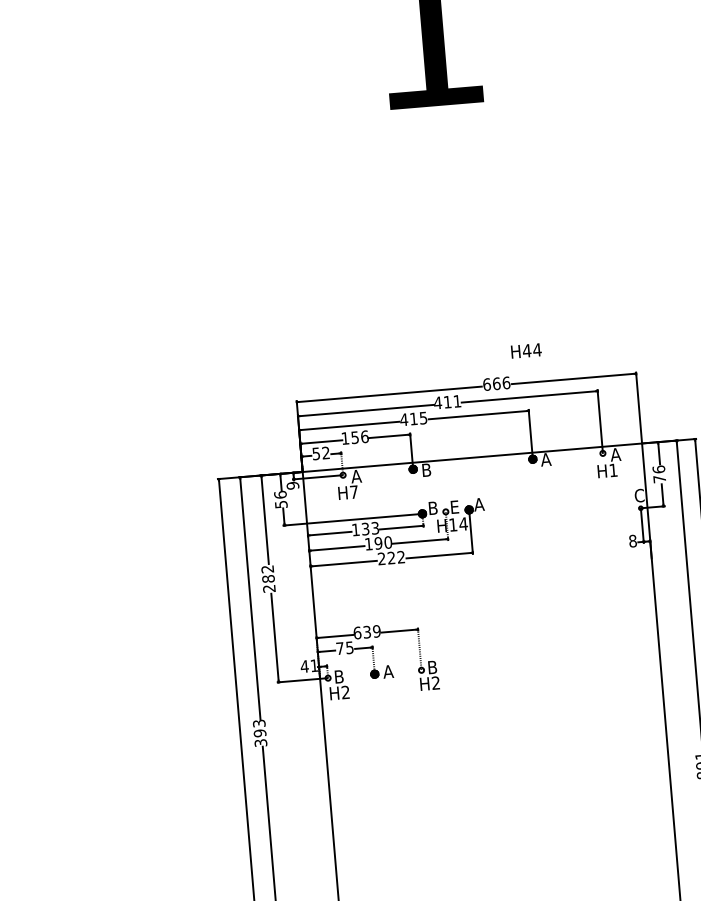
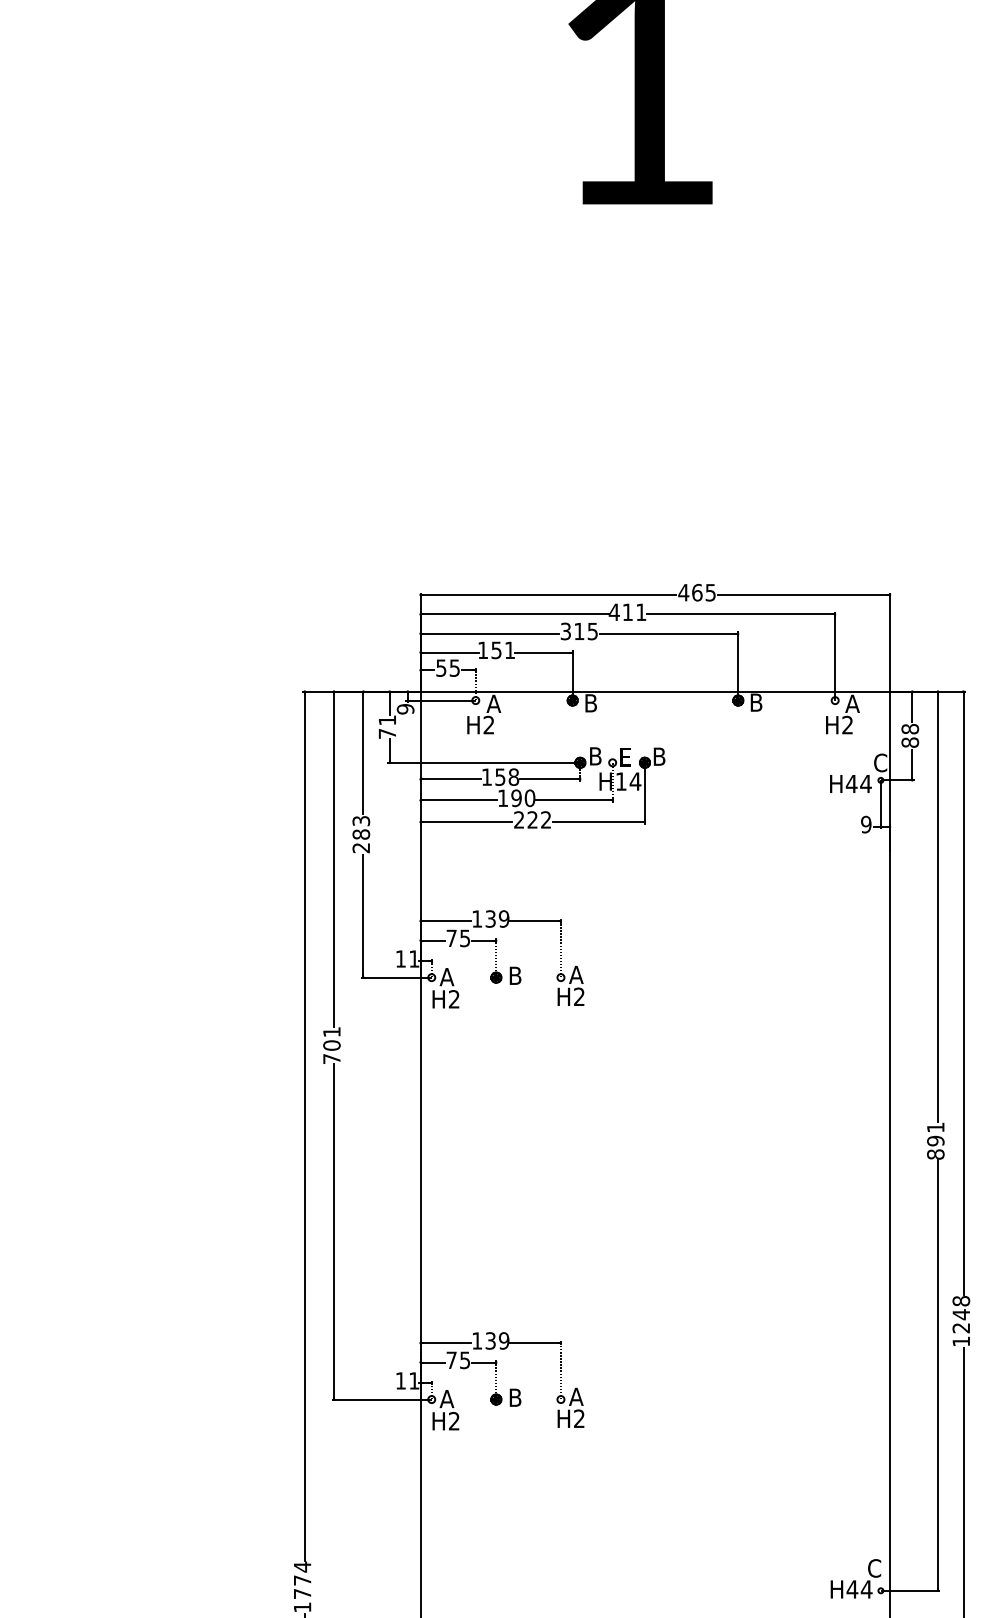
text: (526, 350) -> (850, 783), moved
text: (496, 383) -> (697, 592), 666 -> 465
text: (403, 419) -> (565, 631), 415 -> 315
text: (364, 436) -> (509, 650), 156 -> 151
text: (325, 452) -> (454, 667), 52 -> 55
text: (546, 459) -> (756, 702), A -> B
text: (613, 469) -> (847, 724), H1 -> H2
text: (659, 474) -> (910, 735), 76 -> 88
text: (353, 491) -> (488, 724), H7 -> H2
text: (280, 499) -> (387, 726), 56 -> 71
text: (479, 504) -> (659, 756), A -> B
text: (370, 528) -> (507, 776), 133 -> 158
text: (633, 541) -> (866, 824), 8 -> 9
text: (267, 569) -> (361, 821), 282 -> 283
text: (357, 632) -> (477, 918), 639 -> 139
text: (304, 666) -> (400, 958), 41 -> 11
text: (432, 667) -> (576, 974), B -> A
text: (388, 671) -> (515, 975), A -> B
text: (338, 677) -> (446, 977), B -> A
text: (259, 733) -> (331, 1045), 393 -> 701

